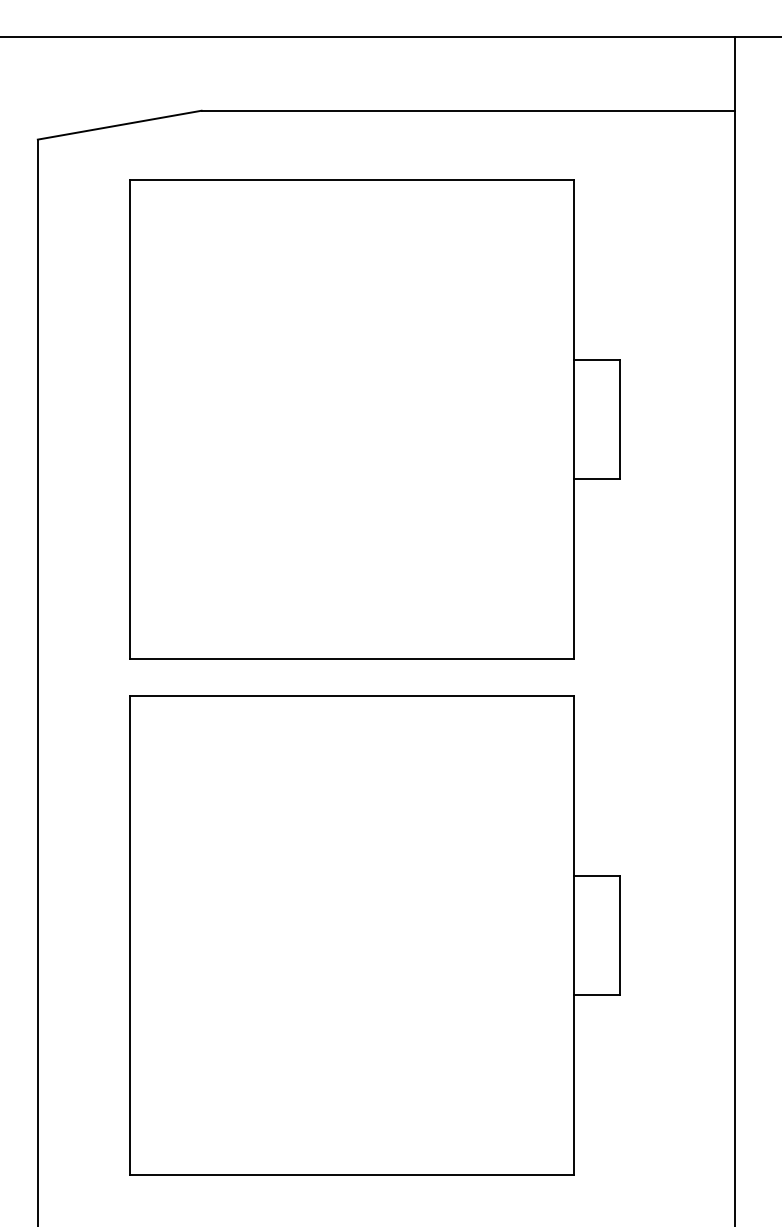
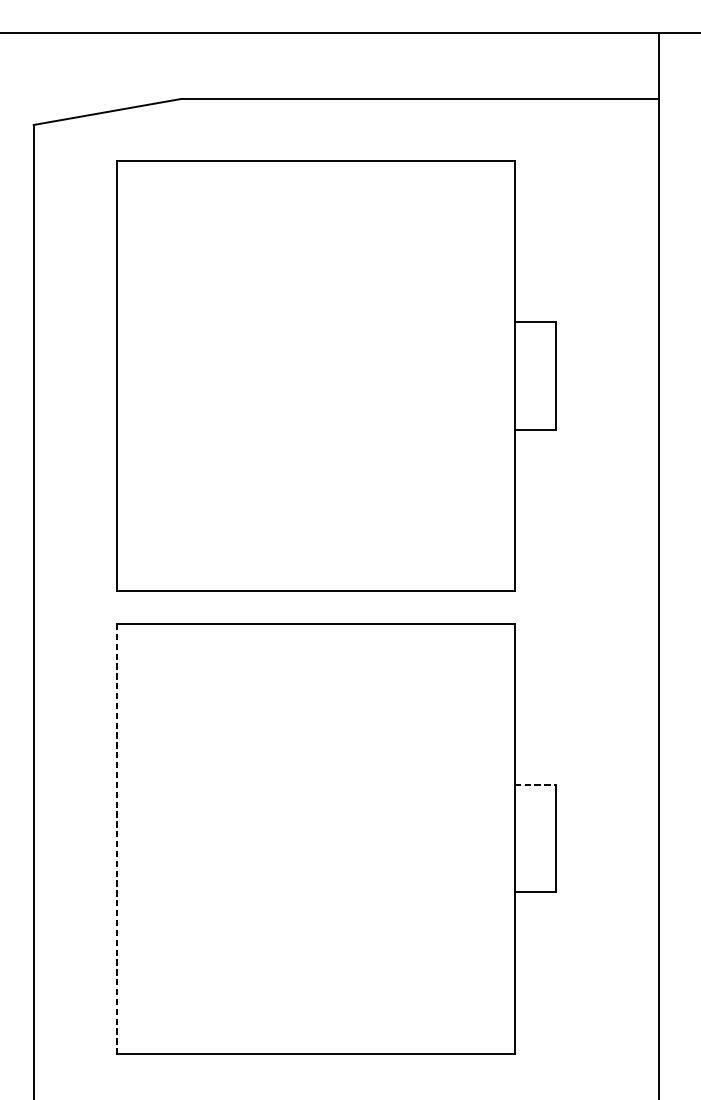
line: (597, 875) -> (535, 784), solid -> dashed
line: (130, 935) -> (116, 838), solid -> dashed

